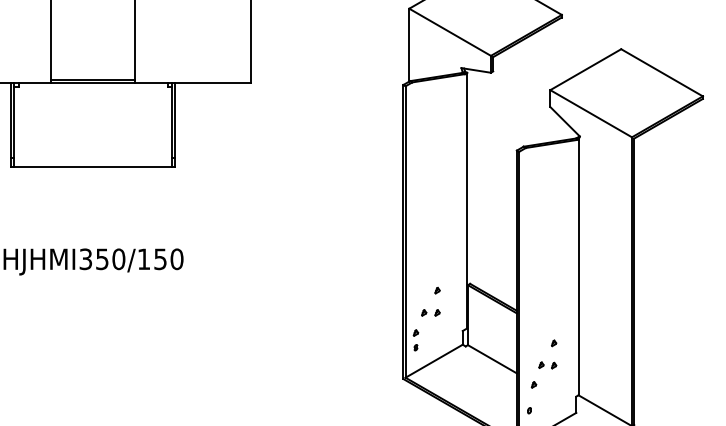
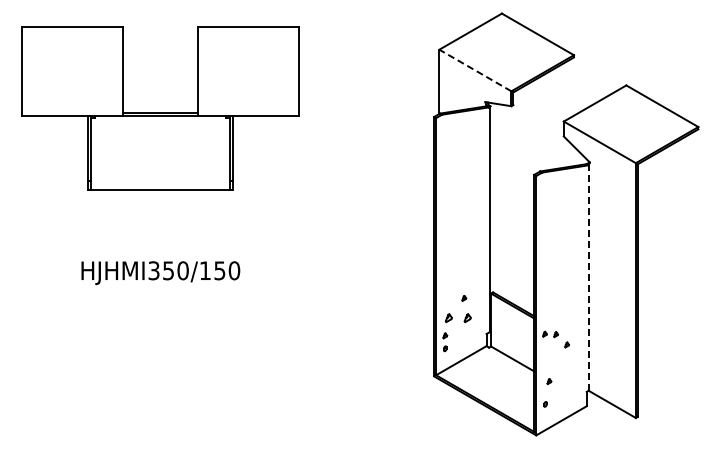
line: (450, 32) -> (475, 70), solid -> dashed
line: (578, 268) -> (588, 278), solid -> dashed
part: (430, 312) -> (458, 317), size x1.6
part: (547, 365) -> (550, 334), moved

